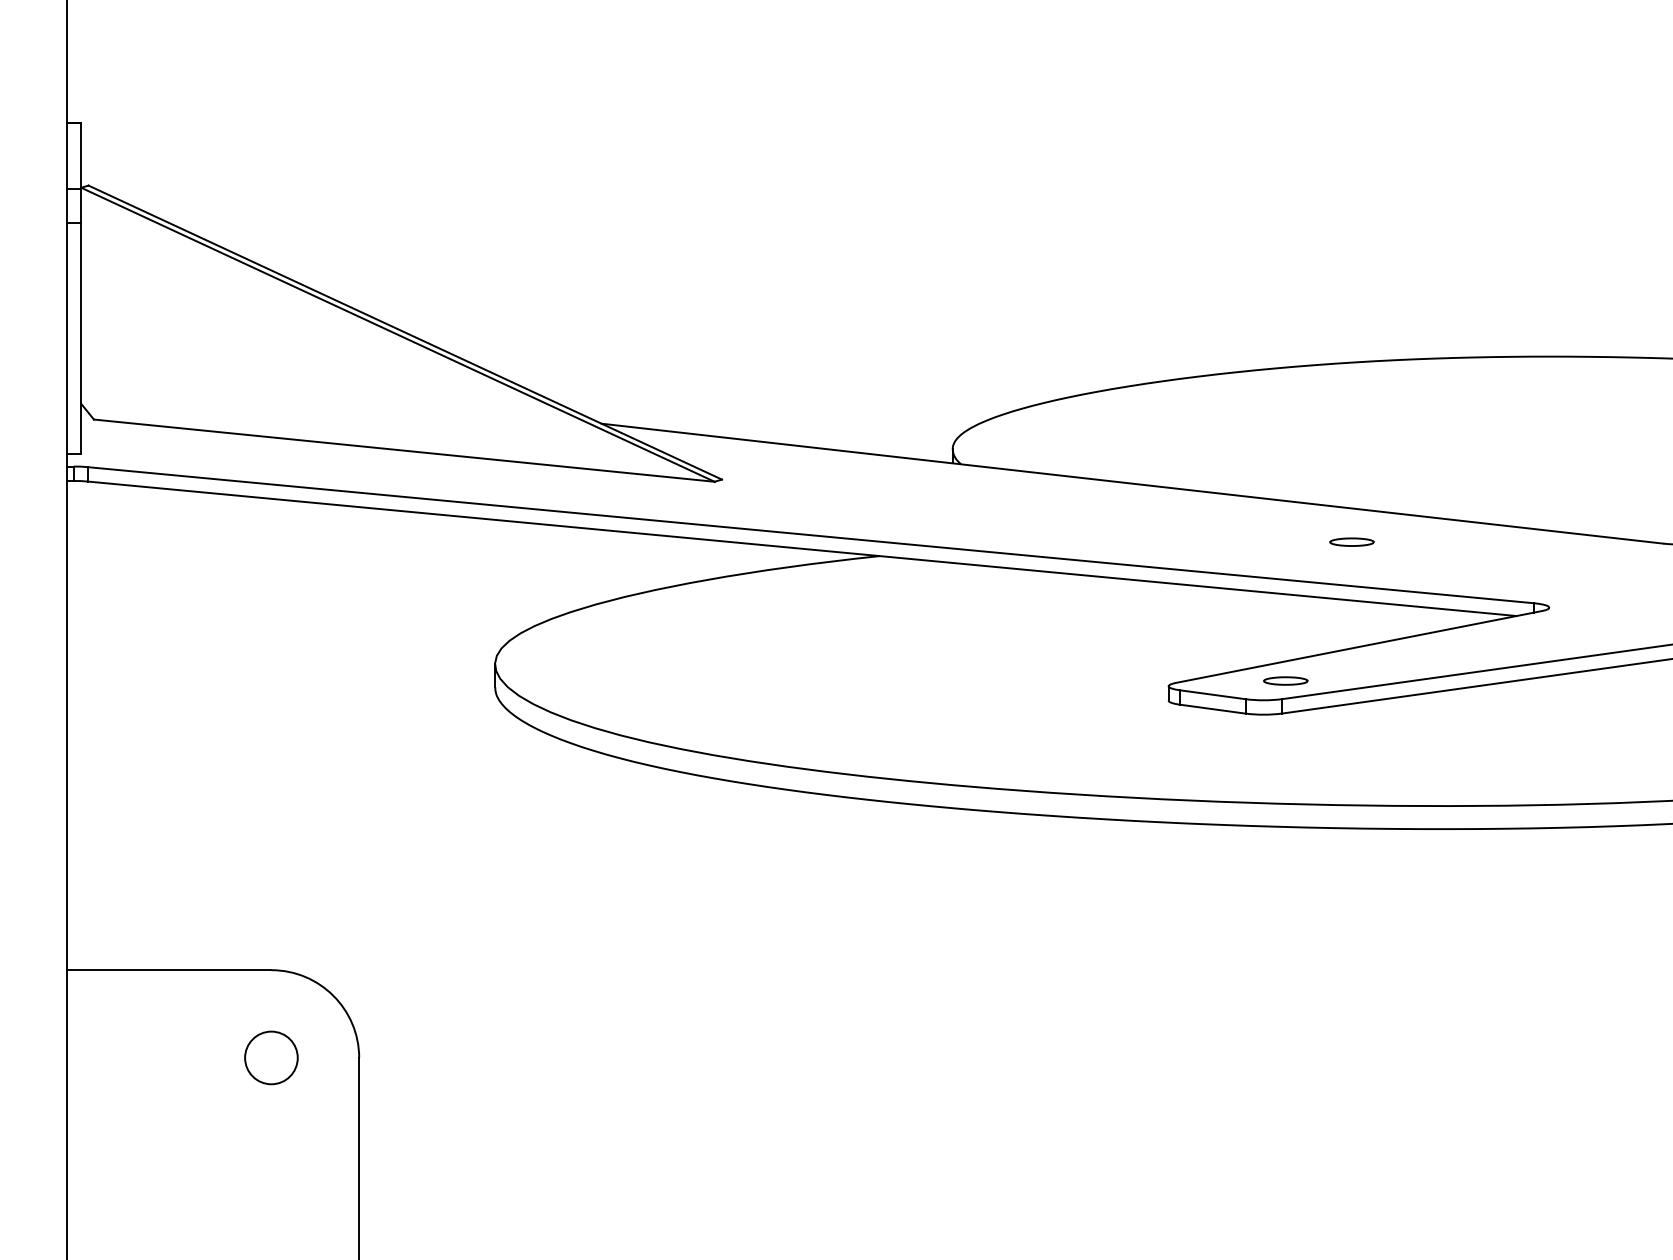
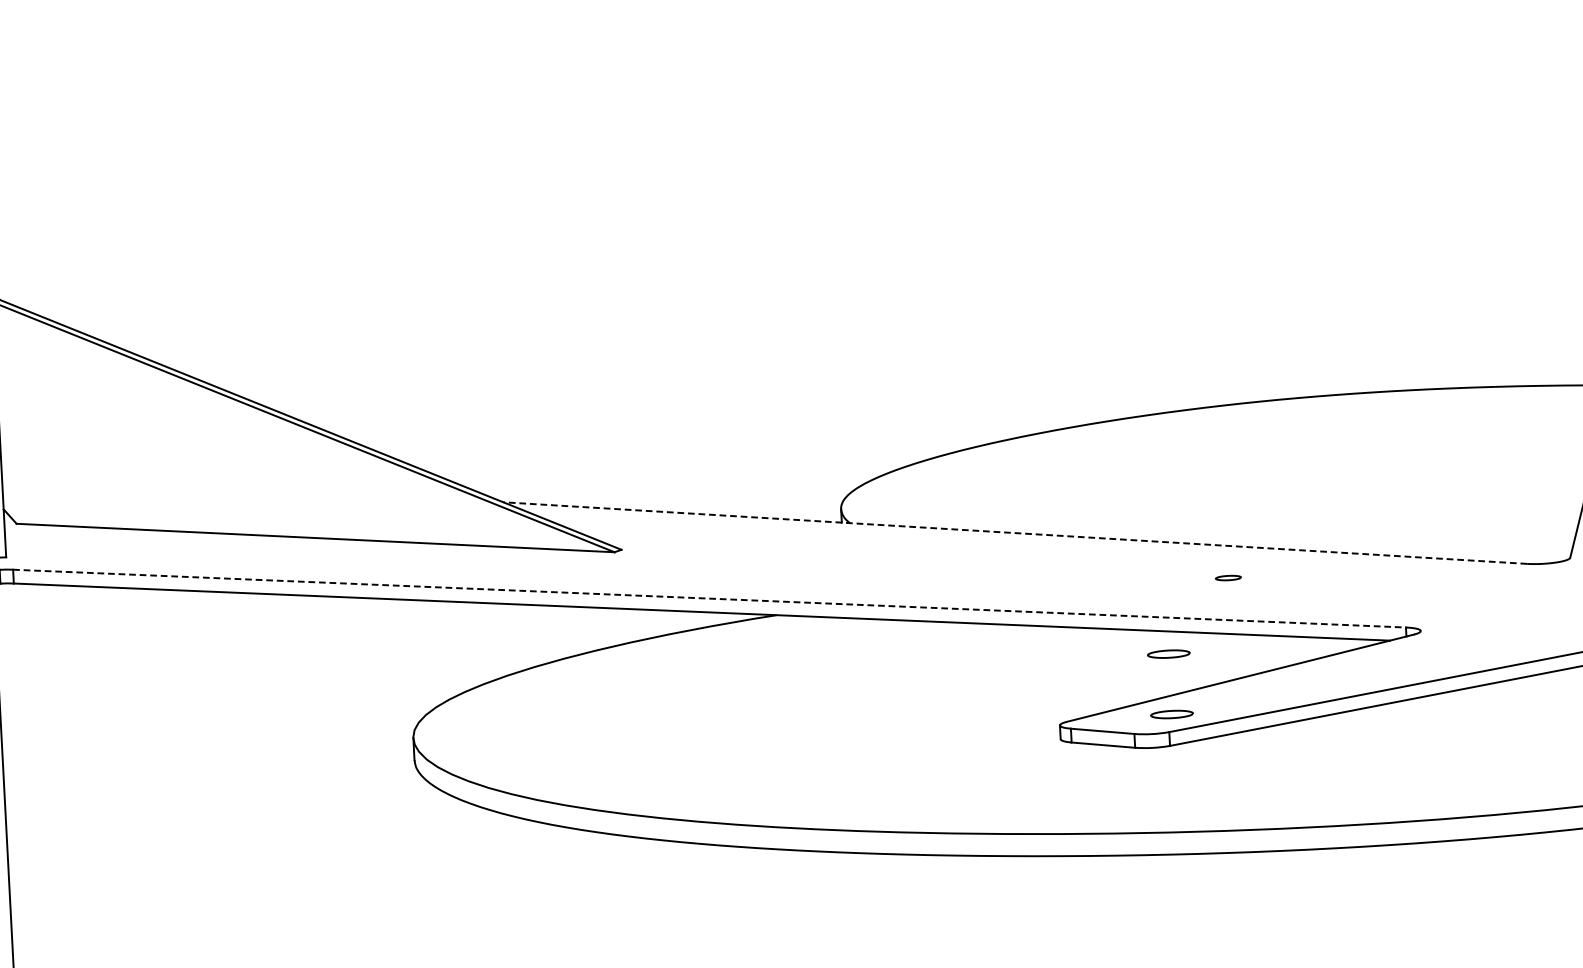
line: (1132, 483) -> (1015, 532), solid -> dashed
line: (811, 535) -> (710, 598), solid -> dashed
part: (1351, 541) -> (1227, 577), size x0.6
part: (1285, 617) -> (1168, 653), added

